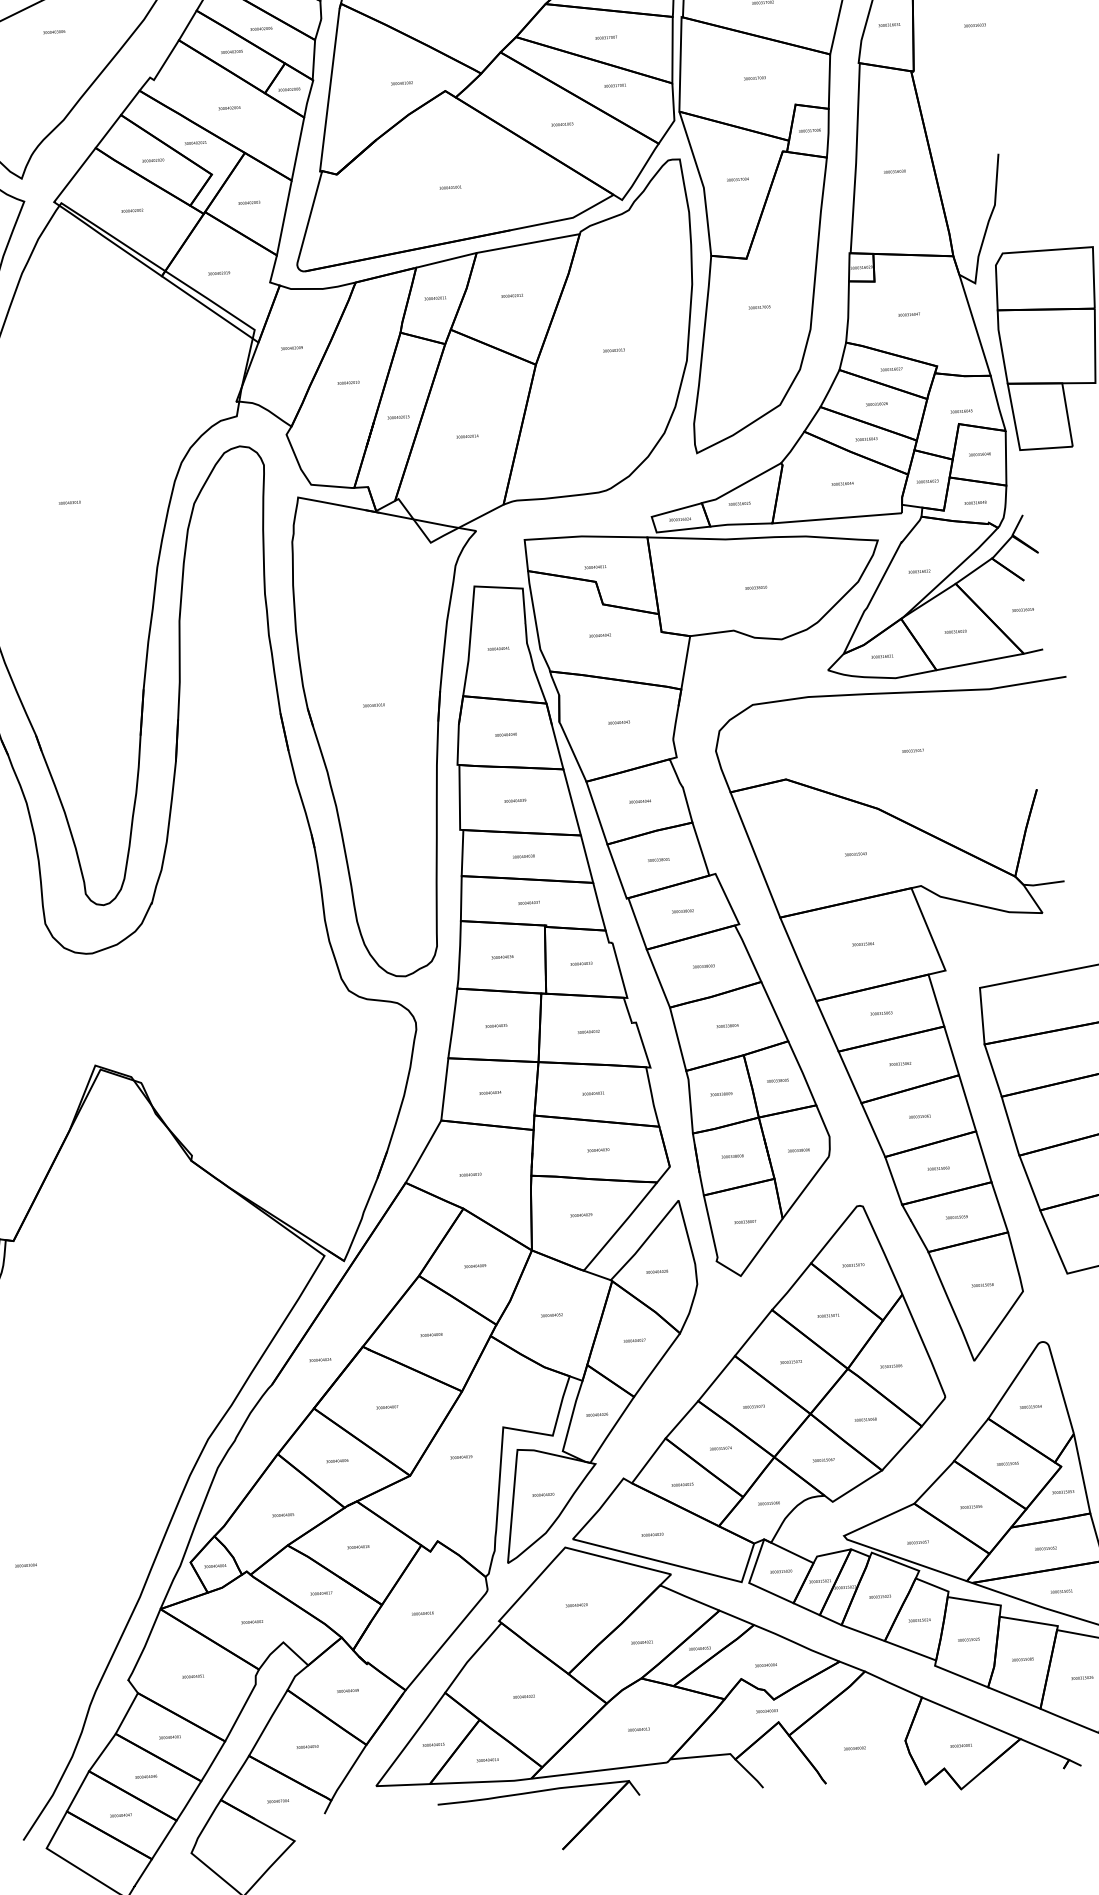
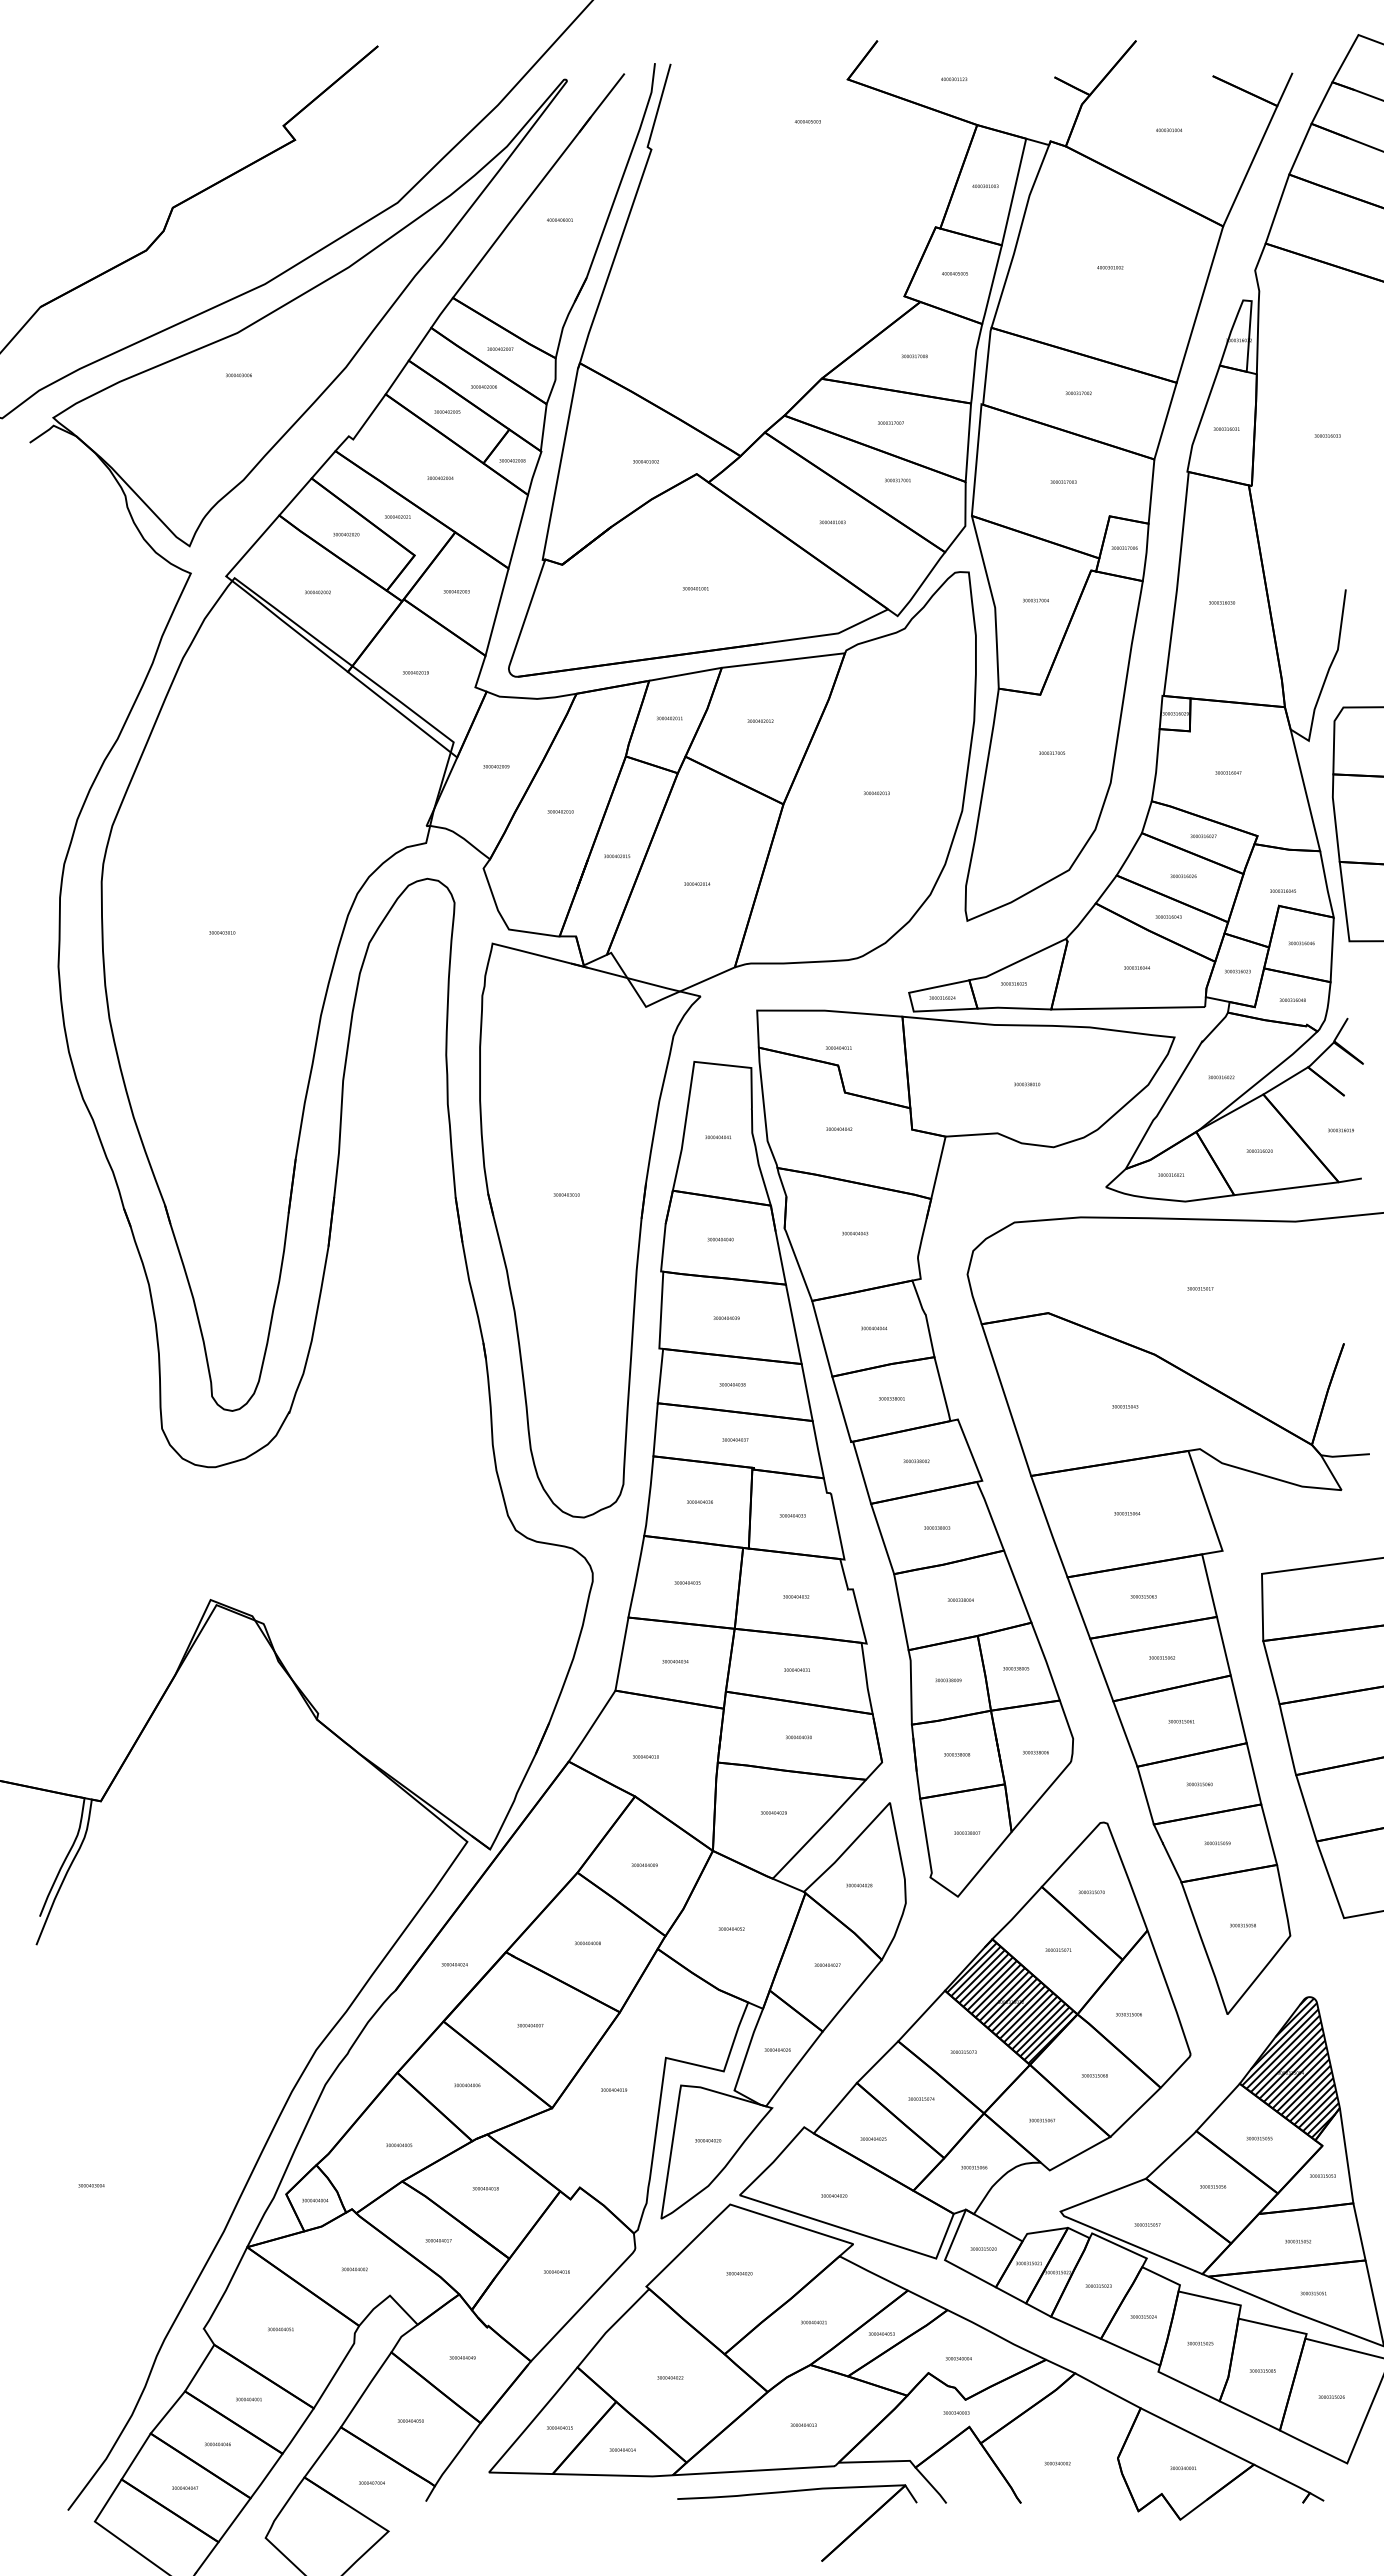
hatch: (791, 1361) -> (1011, 2001), added
hatch: (1030, 1402) -> (1290, 2067), added
part: (534, 1793) -> (792, 2492), moved

